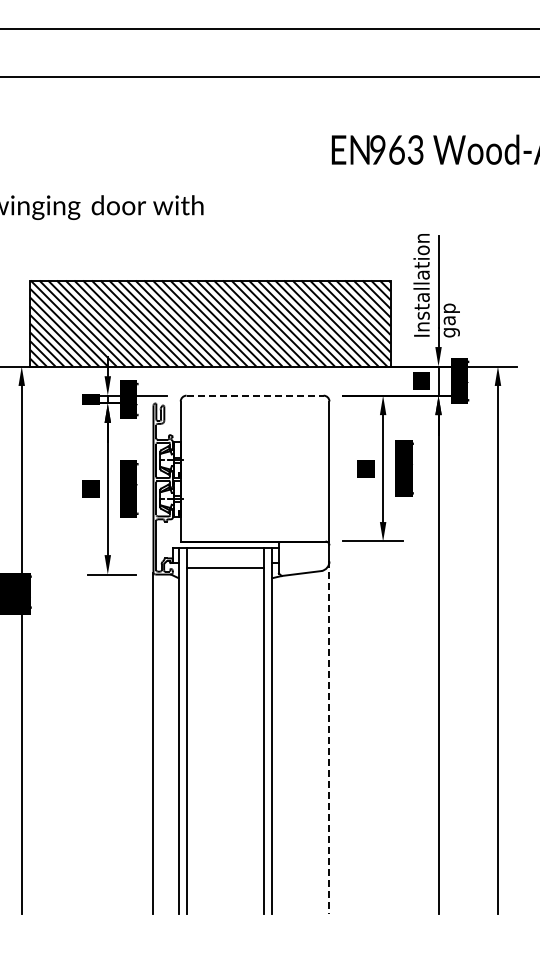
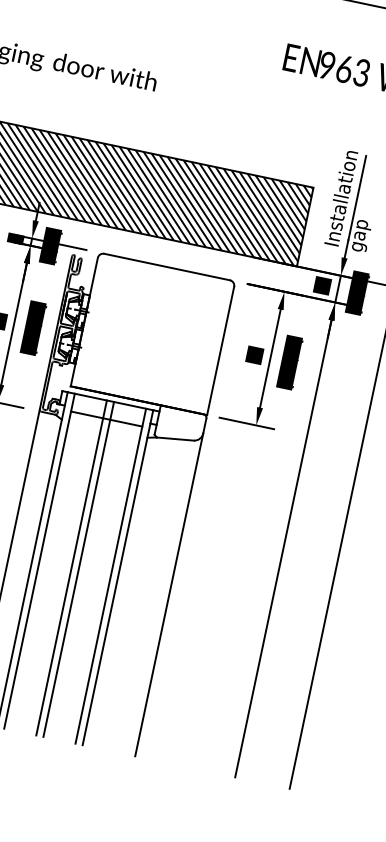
line: (255, 395) -> (167, 266), dashed -> solid
line: (221, 730) -> (71, 567), added
line: (229, 730) -> (78, 569), added
line: (329, 738) -> (169, 595), dashed -> solid

